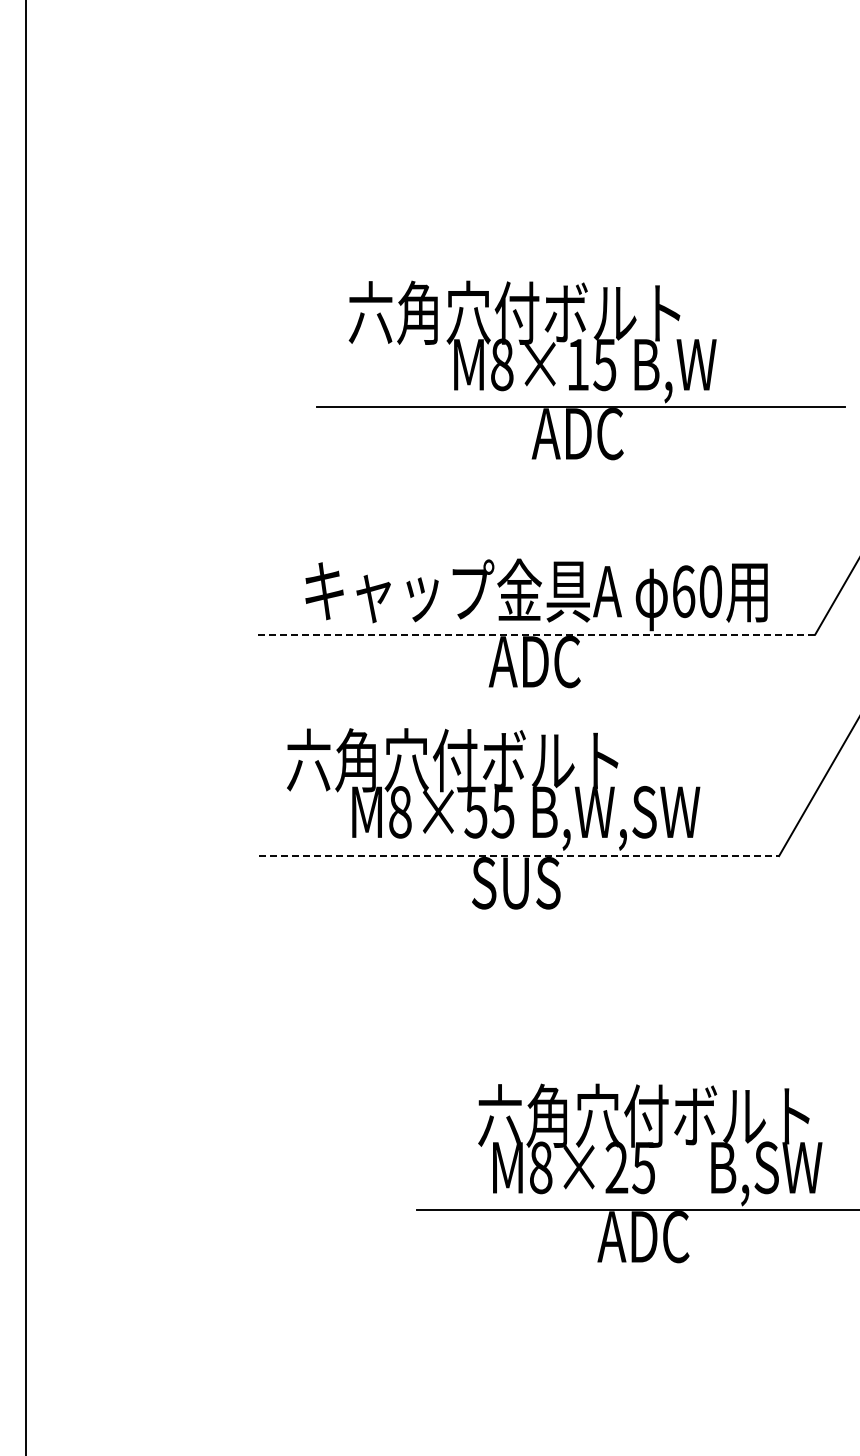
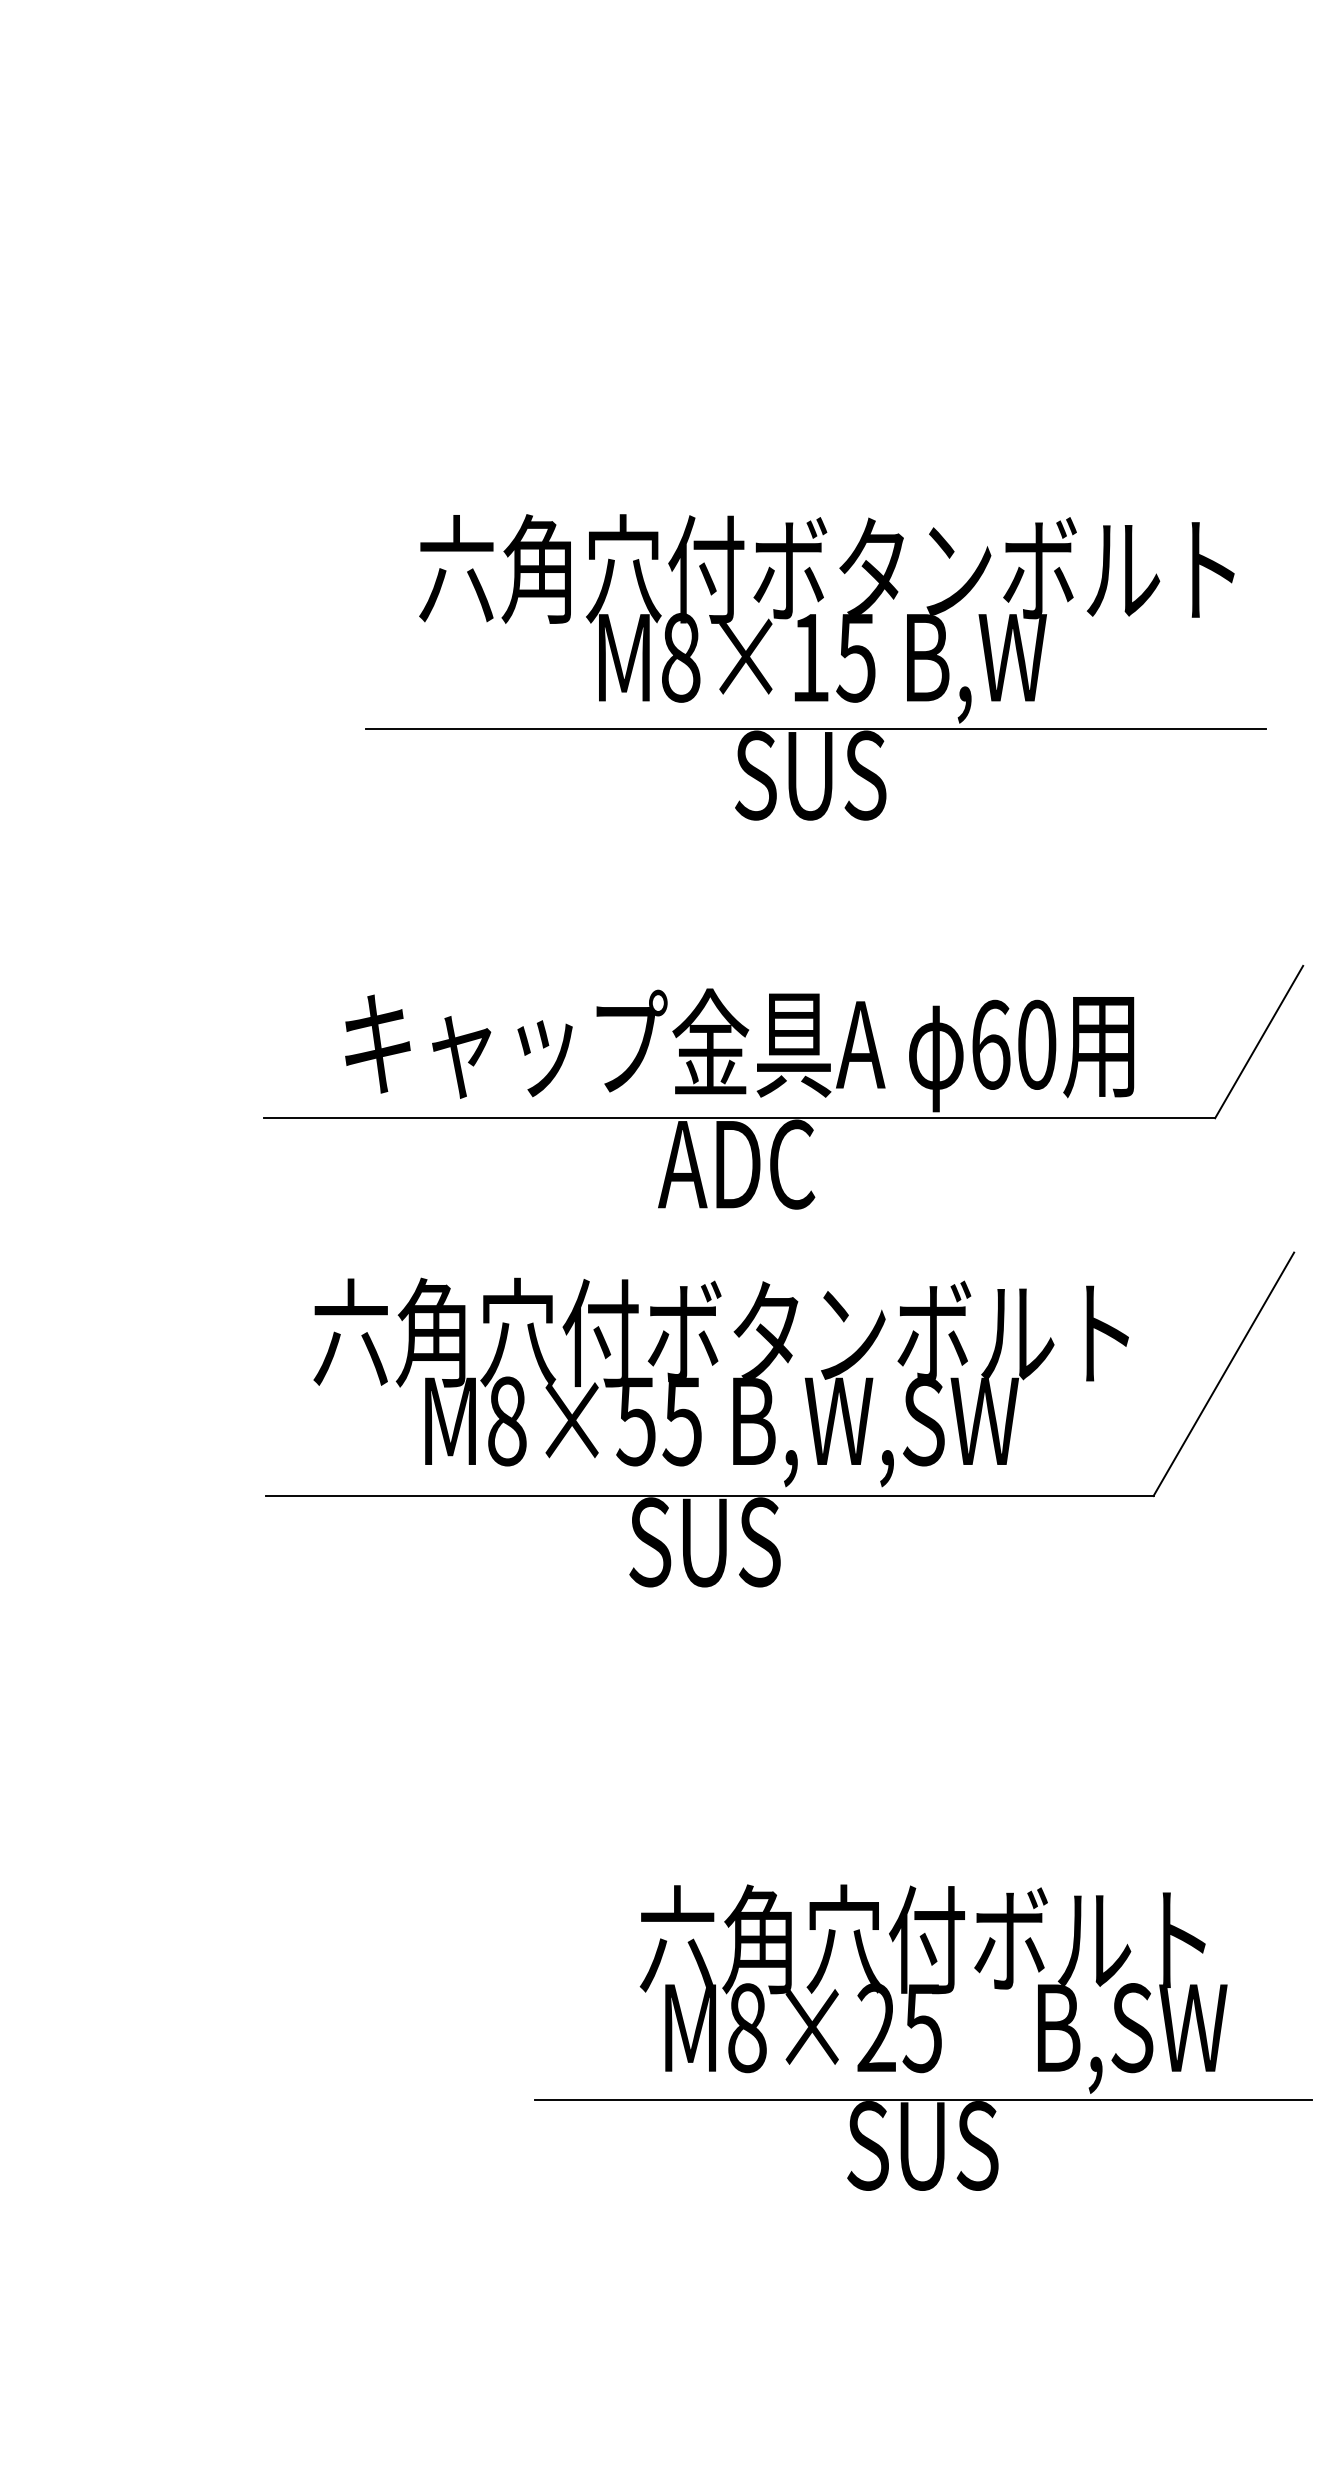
text: (709, 312) -> (1034, 568), 六角穴付ボルト -> 六角穴付ボタンボルト
text: (577, 434) -> (809, 776), ADC -> SUS
line: (536, 634) -> (739, 1117), dashed -> solid
text: (648, 759) -> (930, 1331), 六角穴付ボルト -> 六角穴付ボタンボルト
line: (519, 856) -> (710, 1496), dashed -> solid
text: (643, 1237) -> (922, 2146), ADC -> SUS

